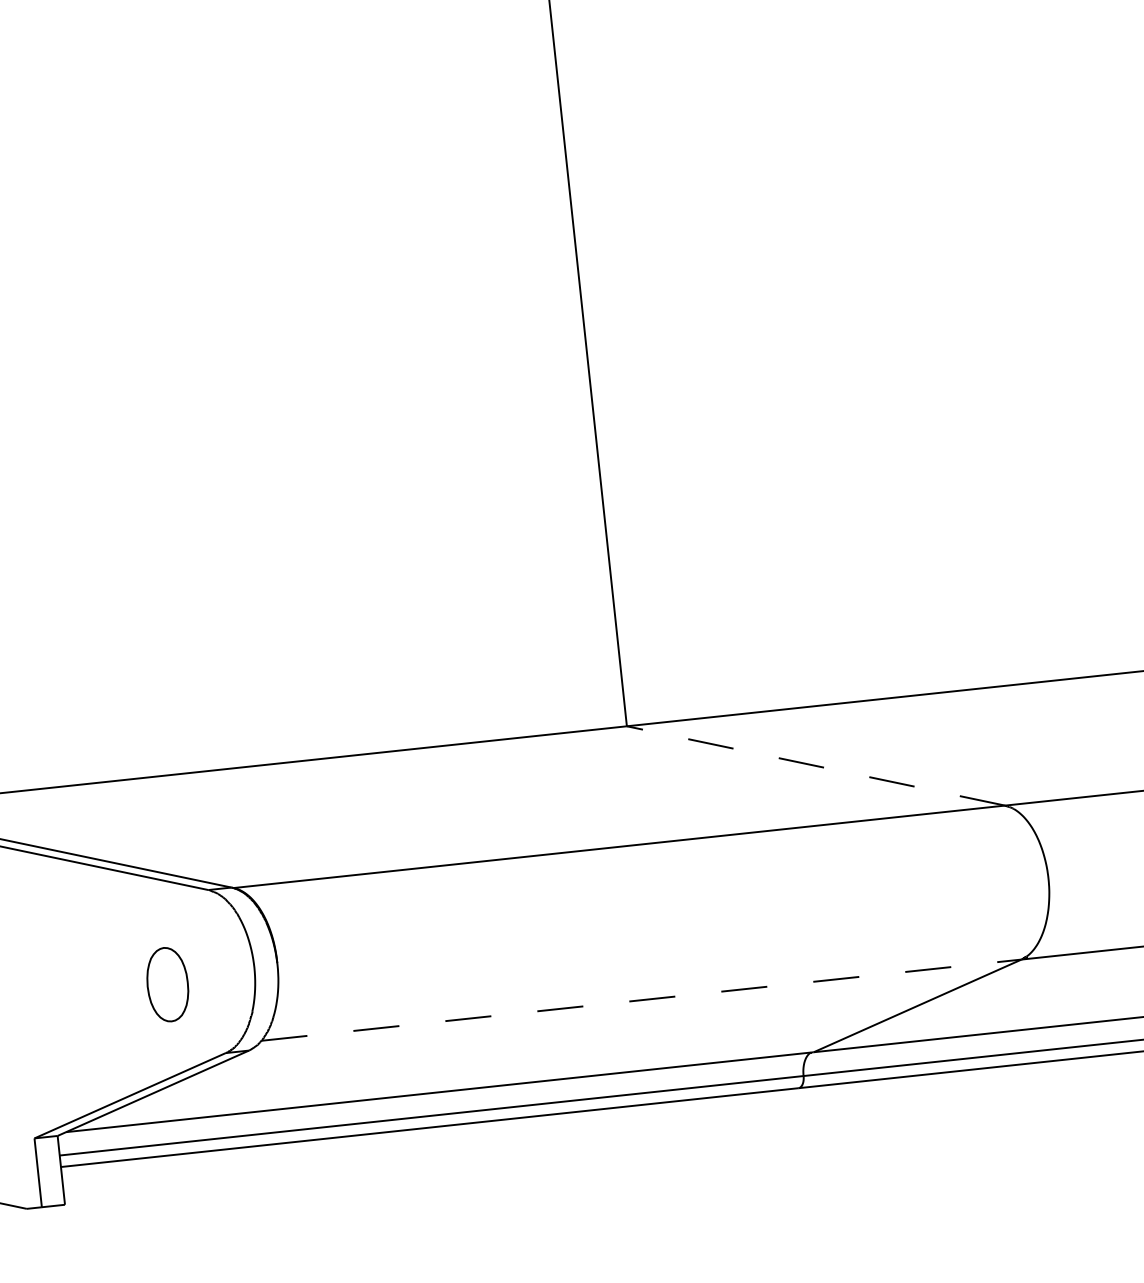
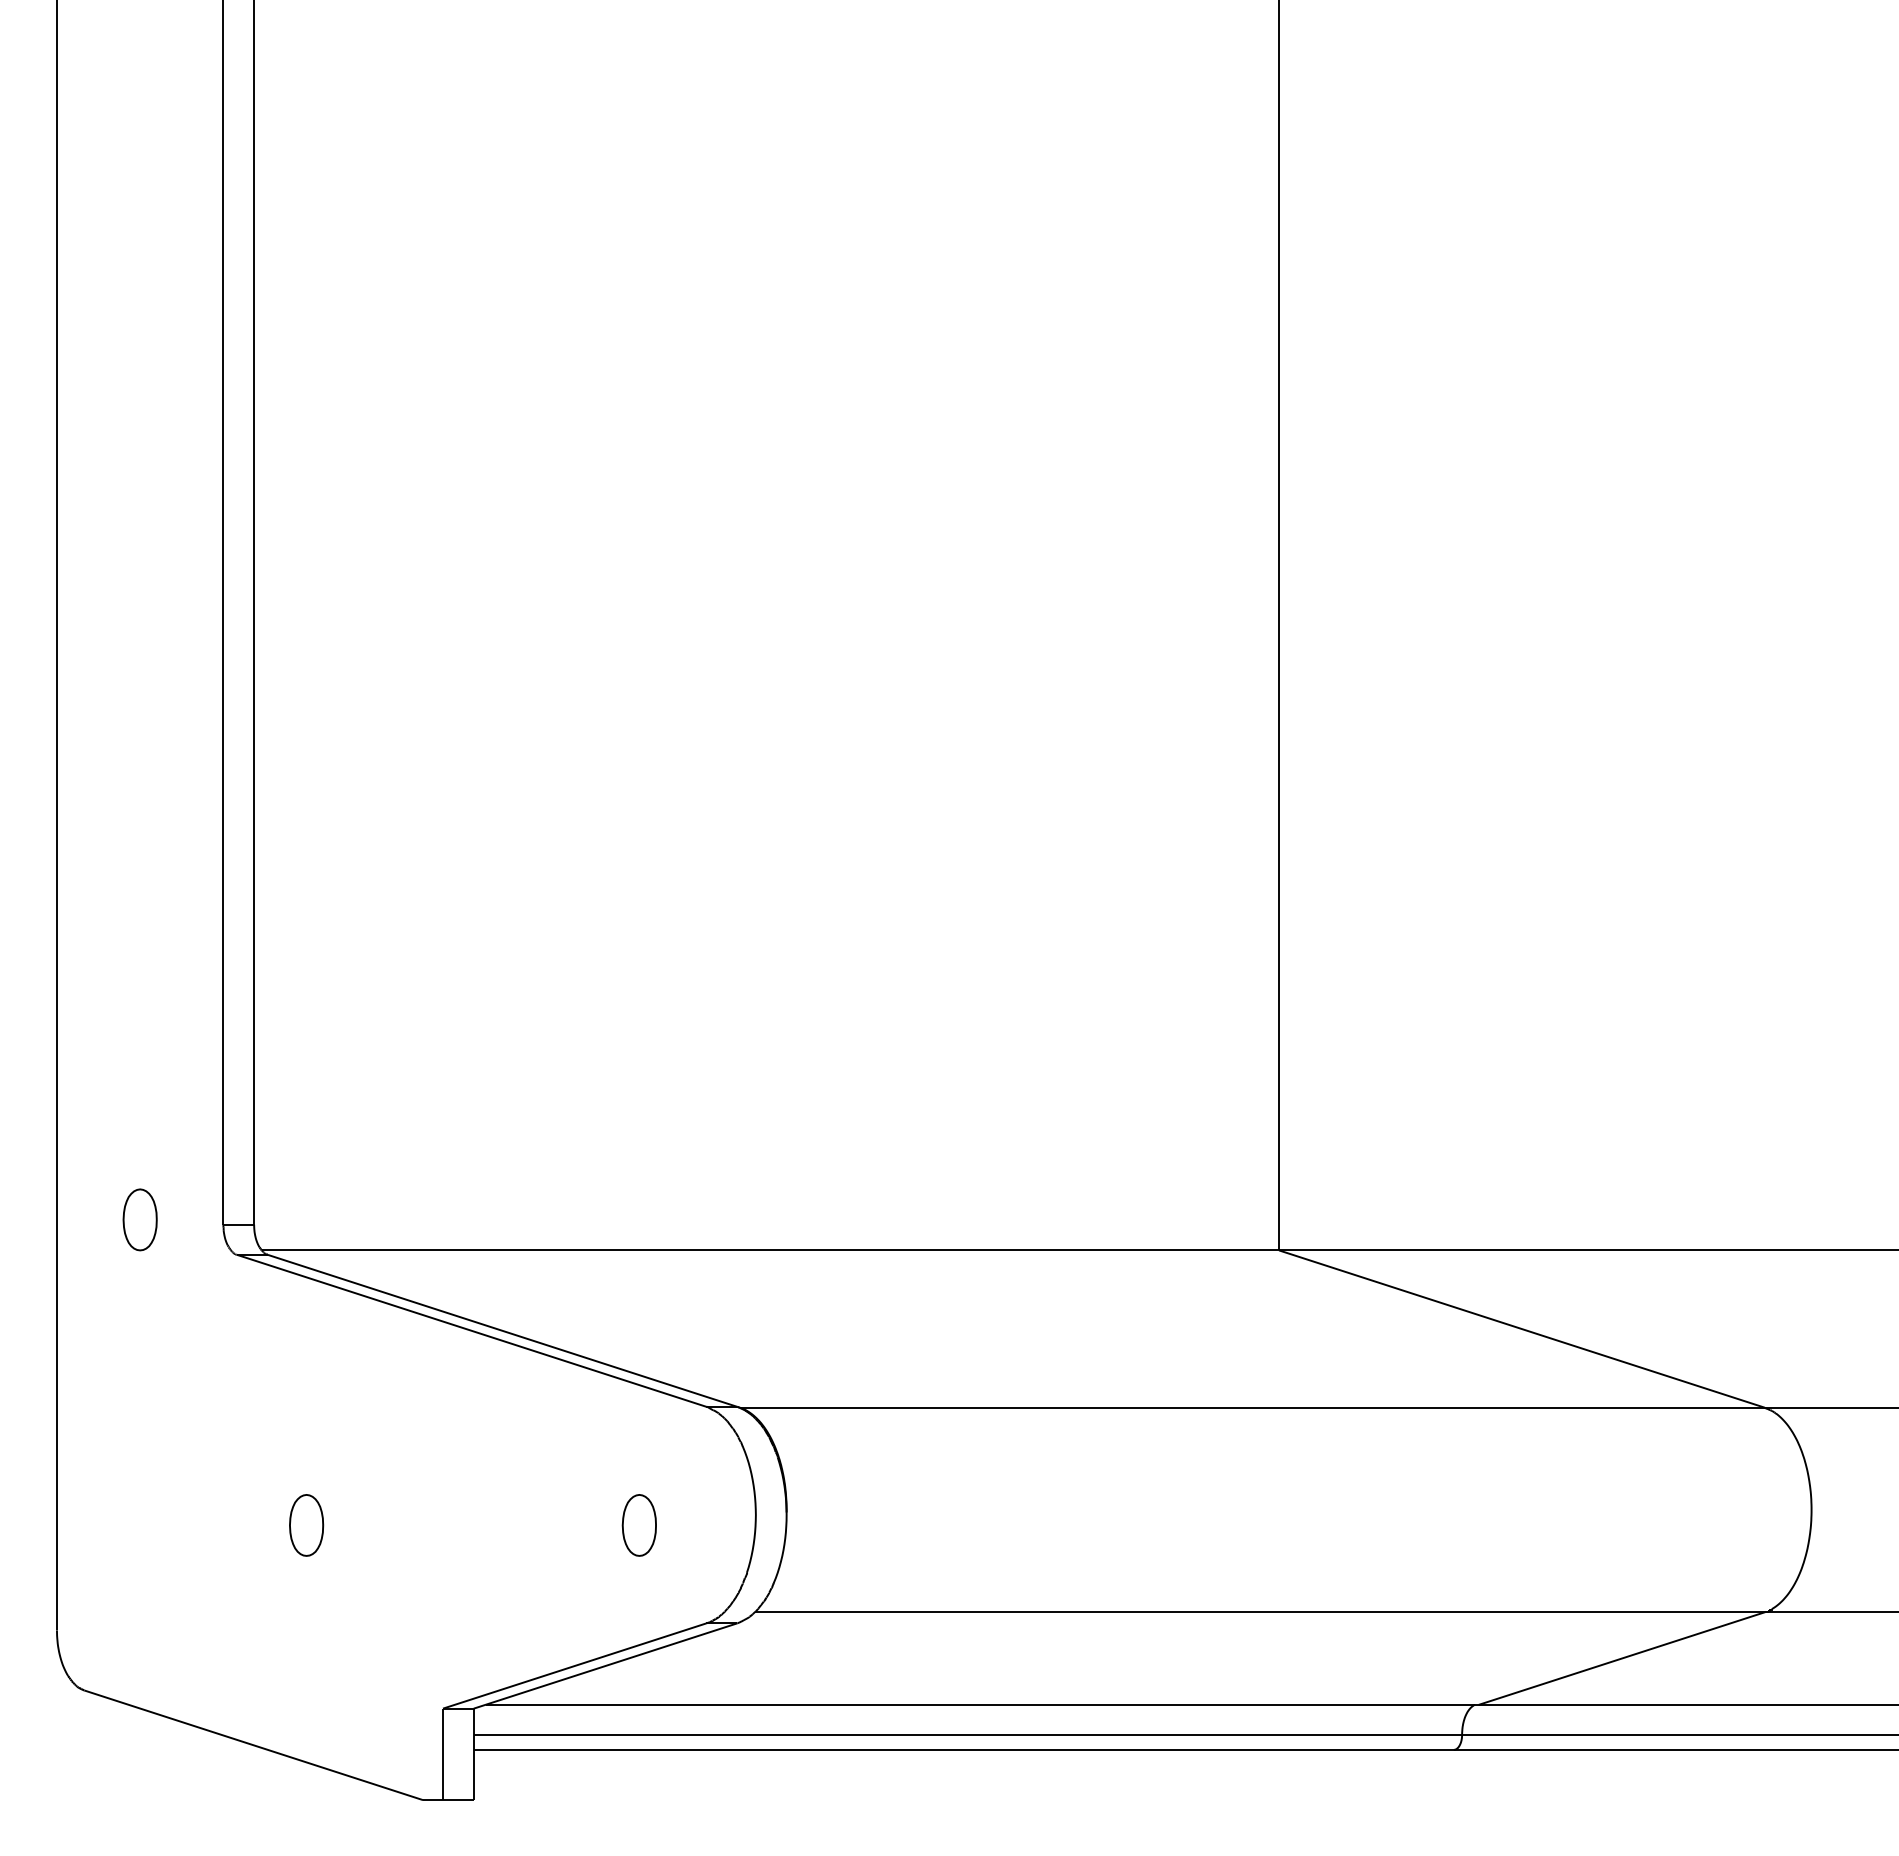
line: (815, 765) -> (1521, 1328), dashed -> solid
part: (166, 984) -> (638, 1525), size x0.62
line: (642, 1000) -> (1260, 1612), dashed -> solid

